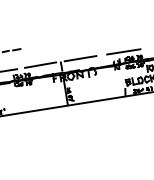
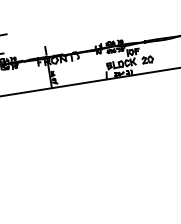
line: (123, 51) -> (104, 36), removed
line: (80, 57) -> (63, 42), removed
line: (40, 65) -> (25, 49), removed

